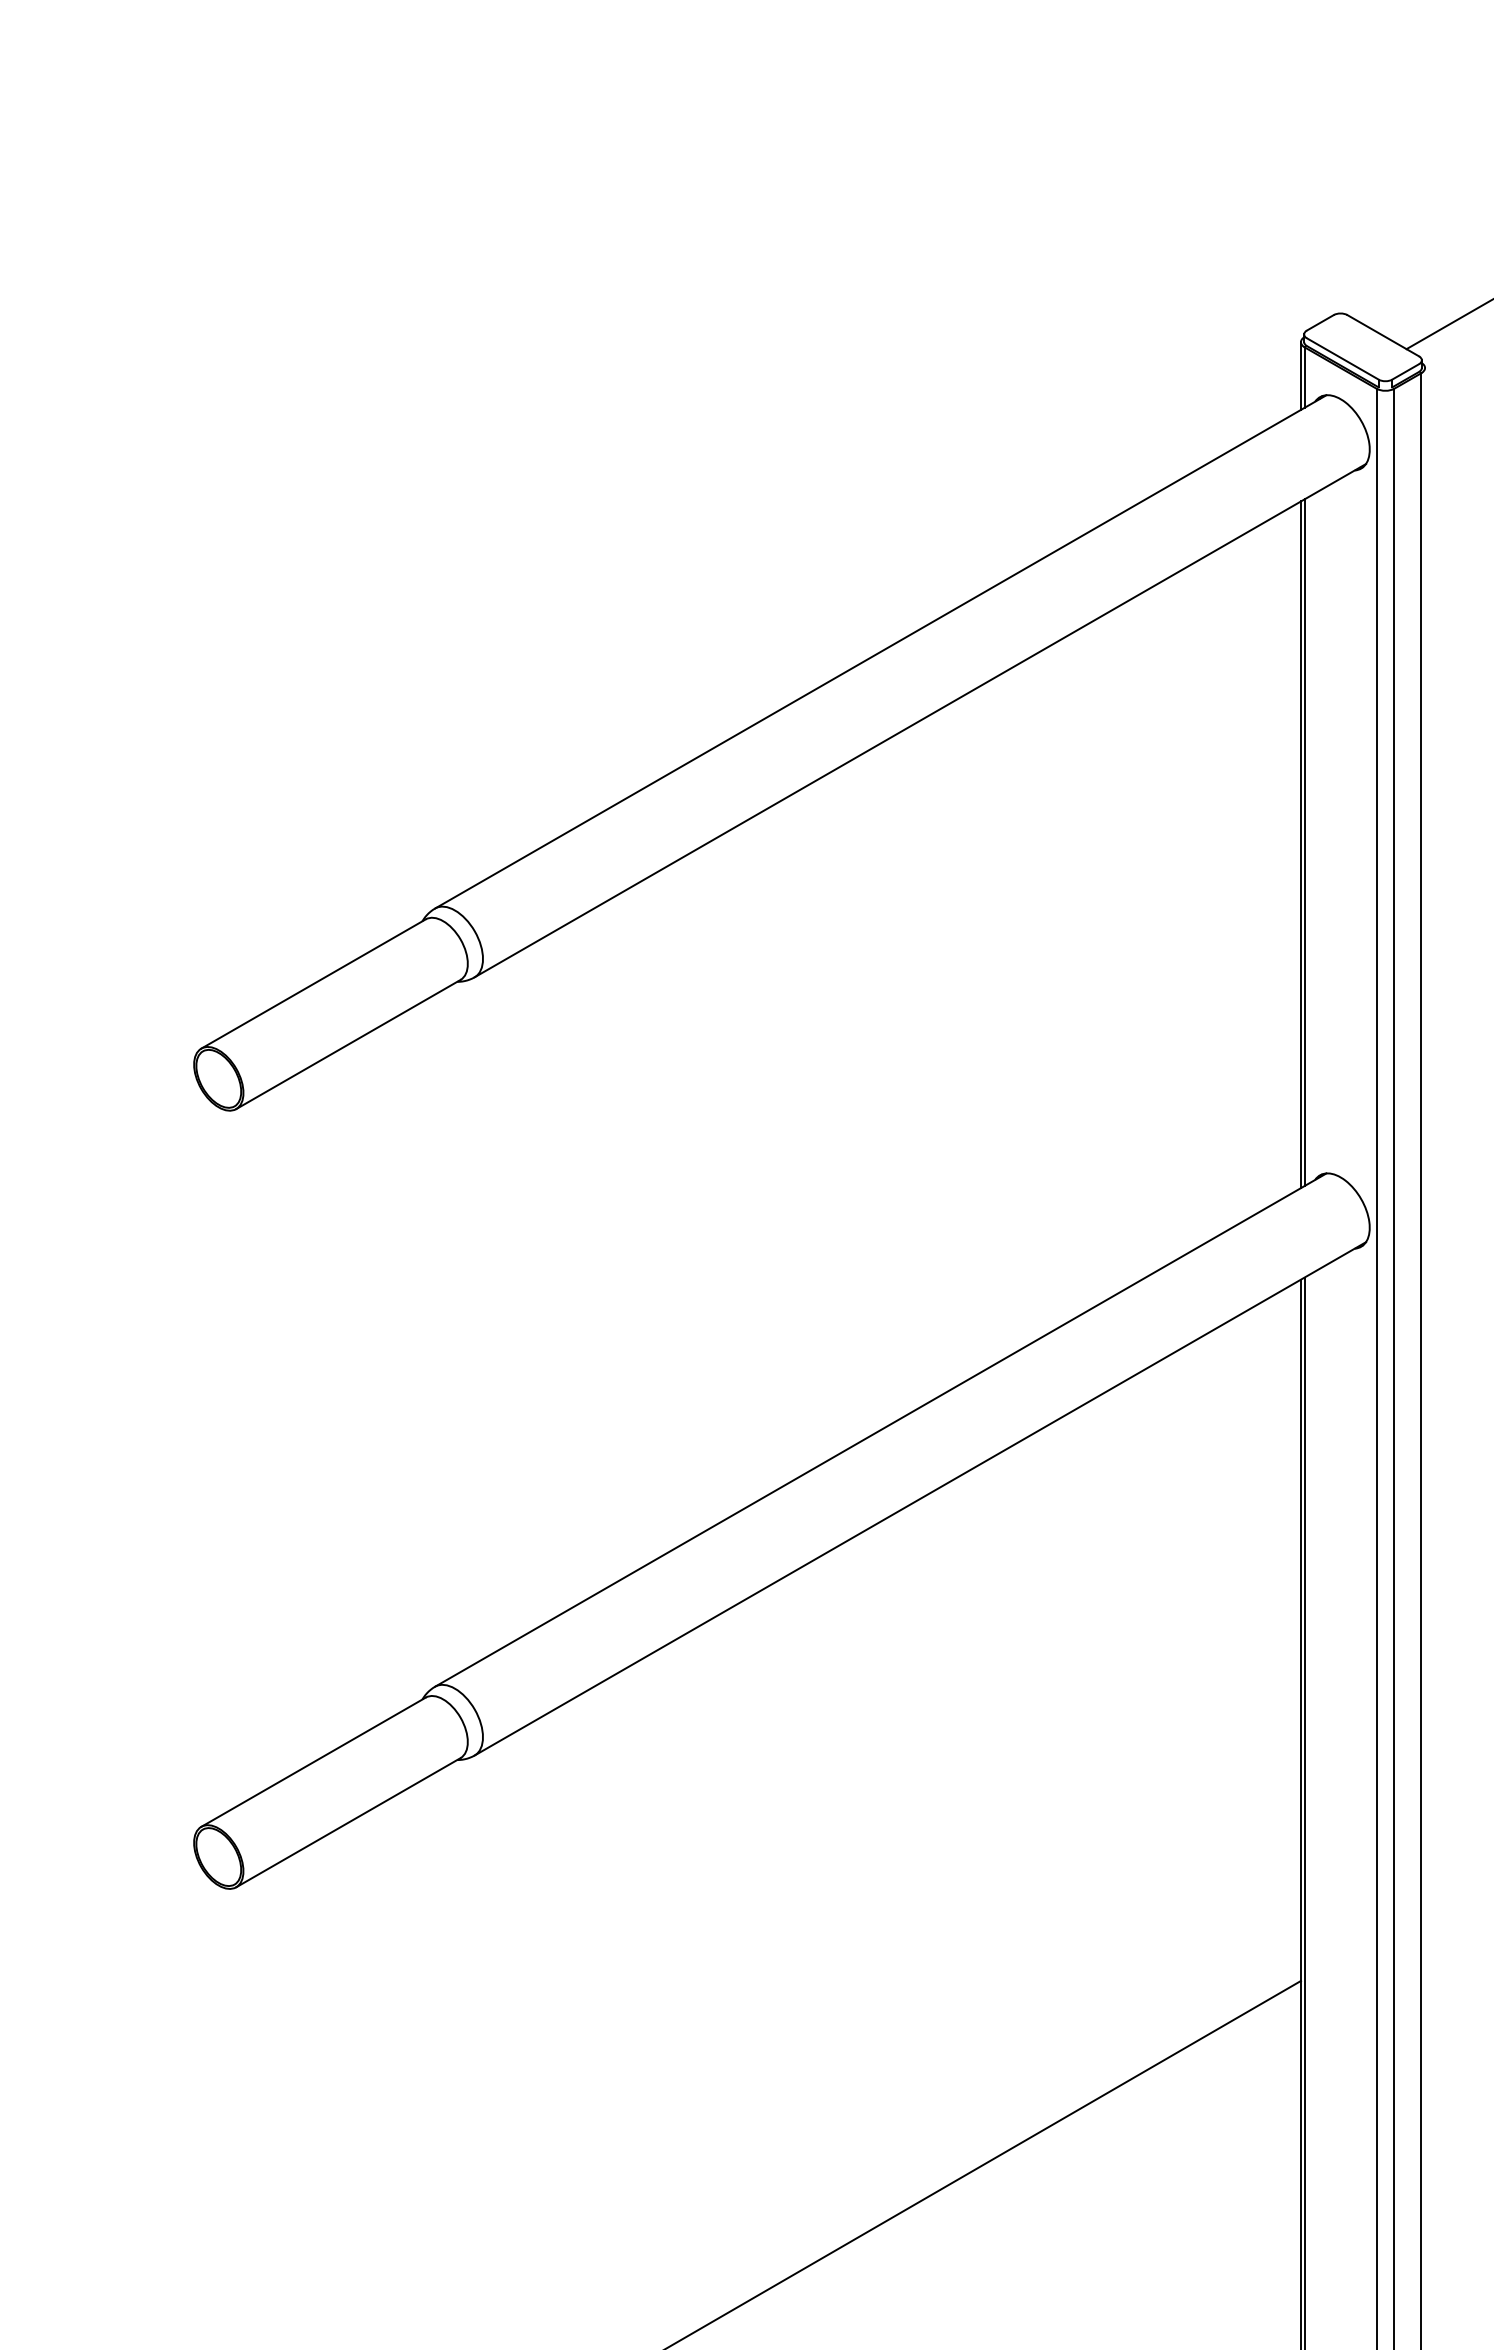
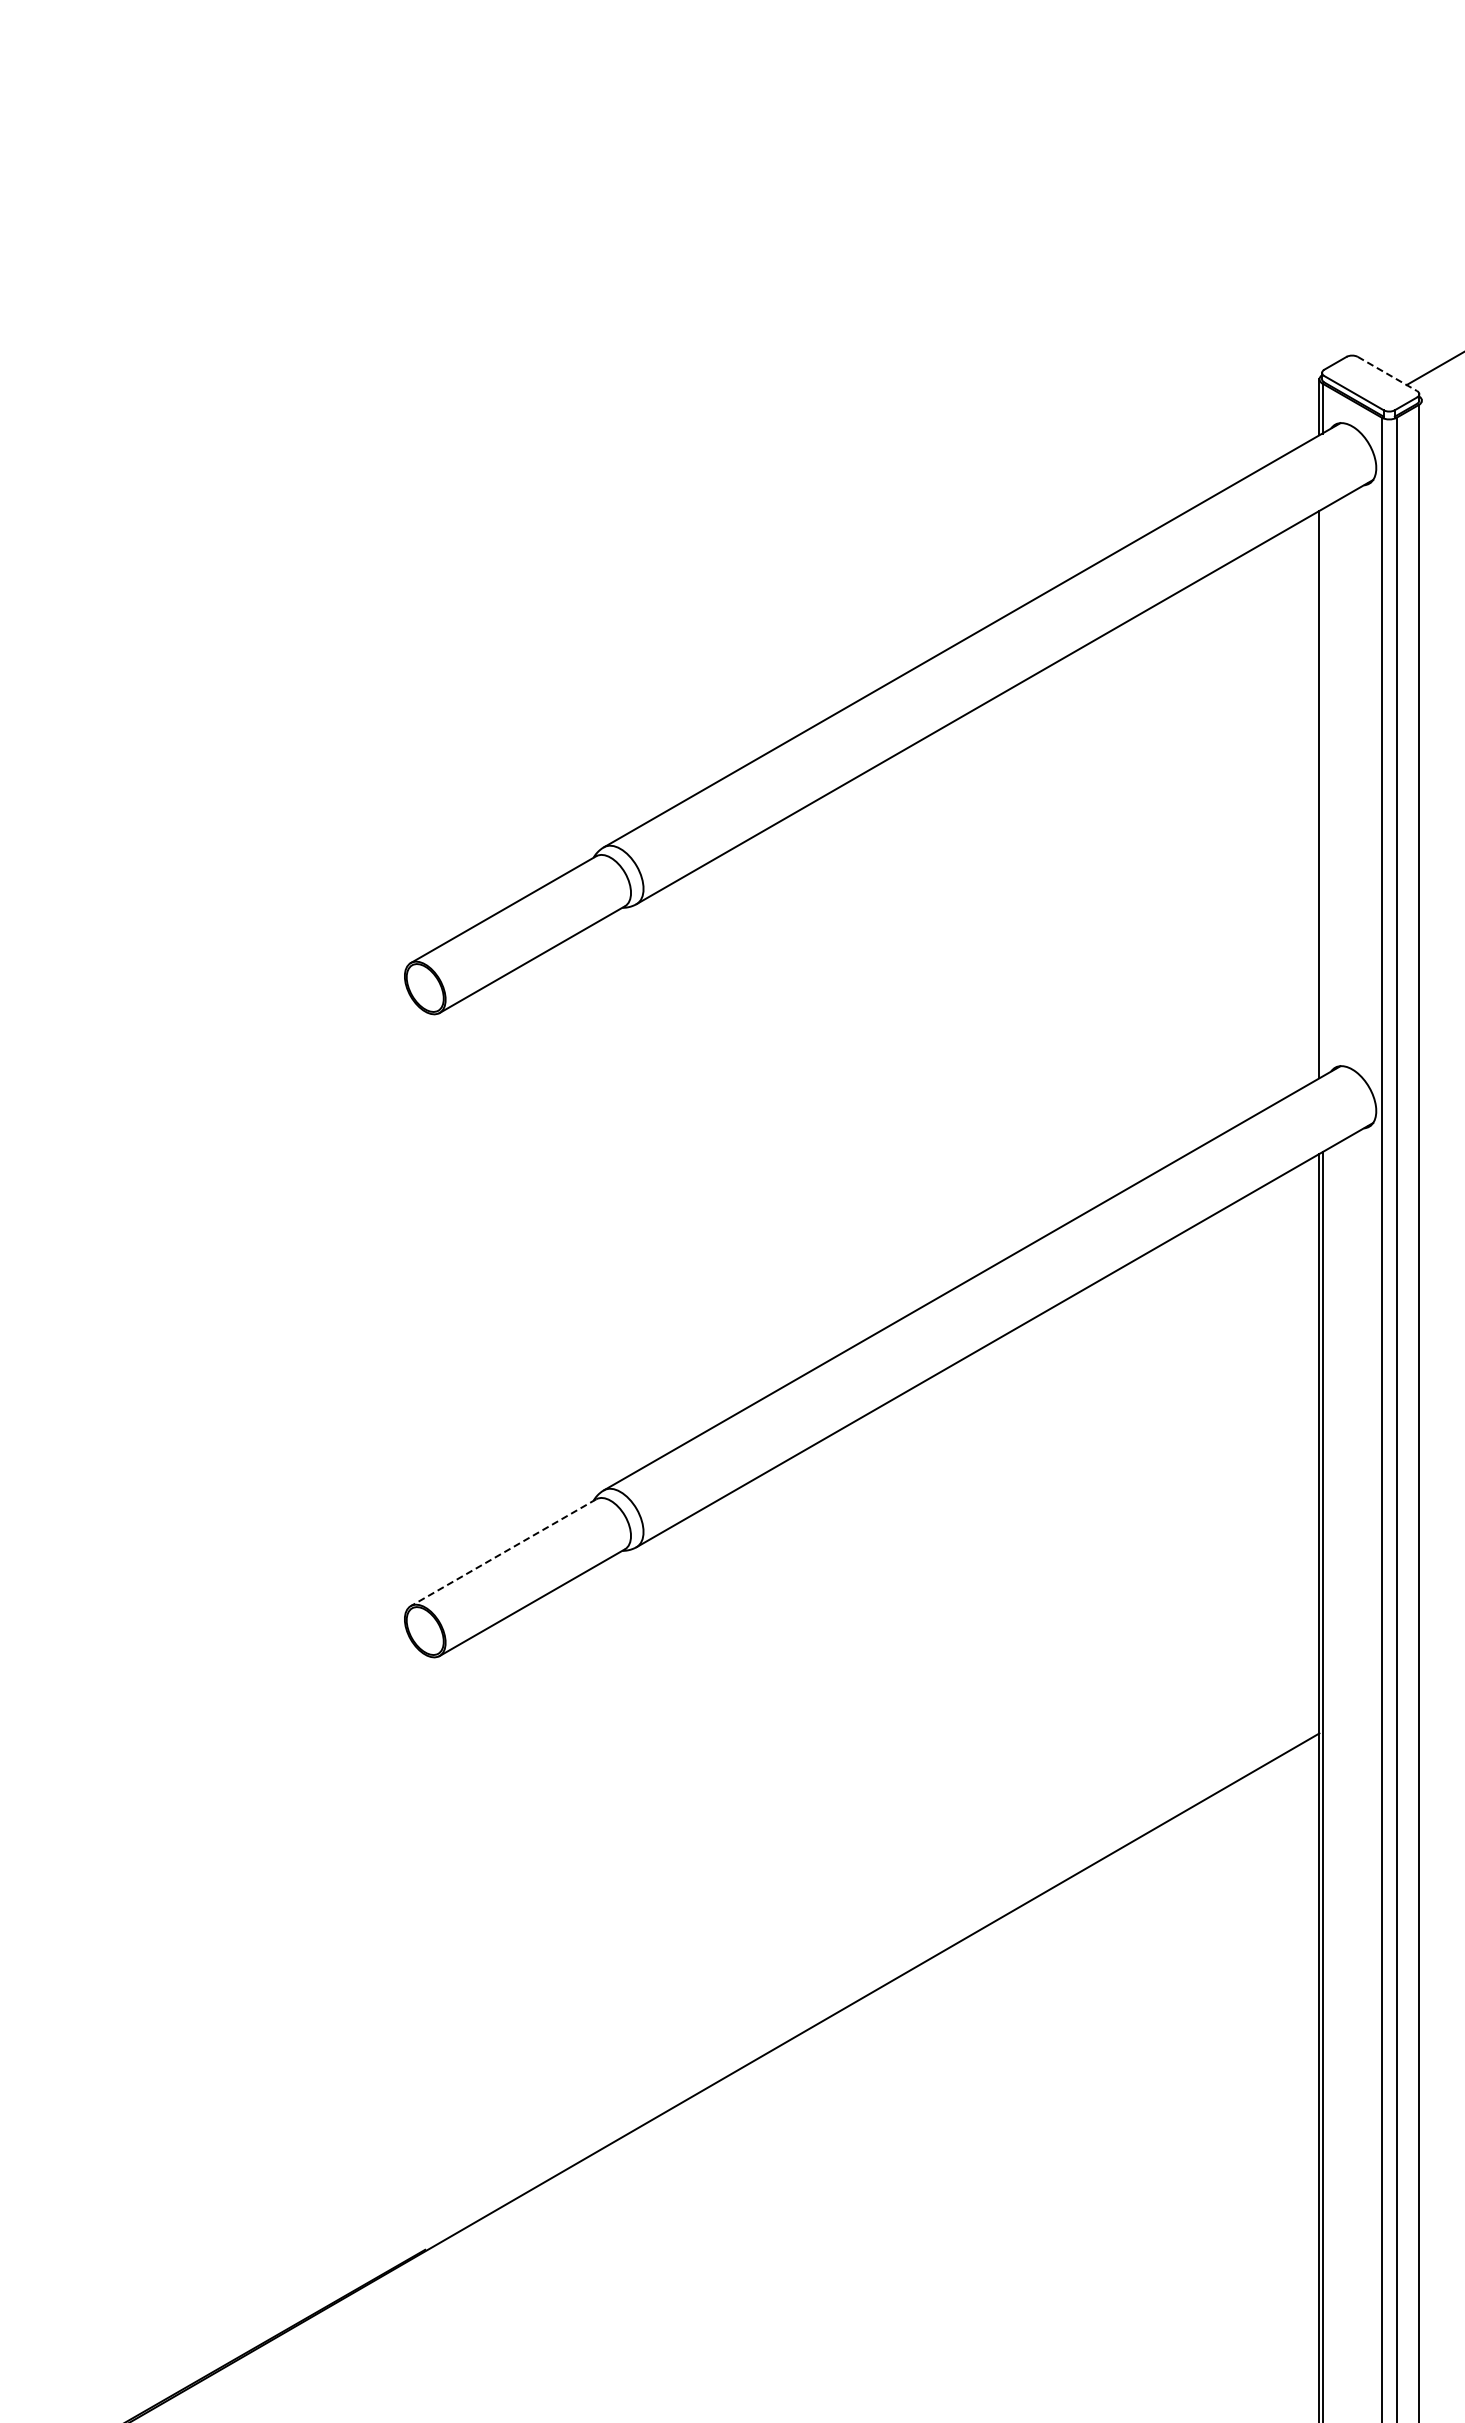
line: (1383, 336) -> (1387, 374), solid -> dashed
line: (1304, 842) -> (1322, 792), removed
line: (313, 1761) -> (503, 1552), solid -> dashed

